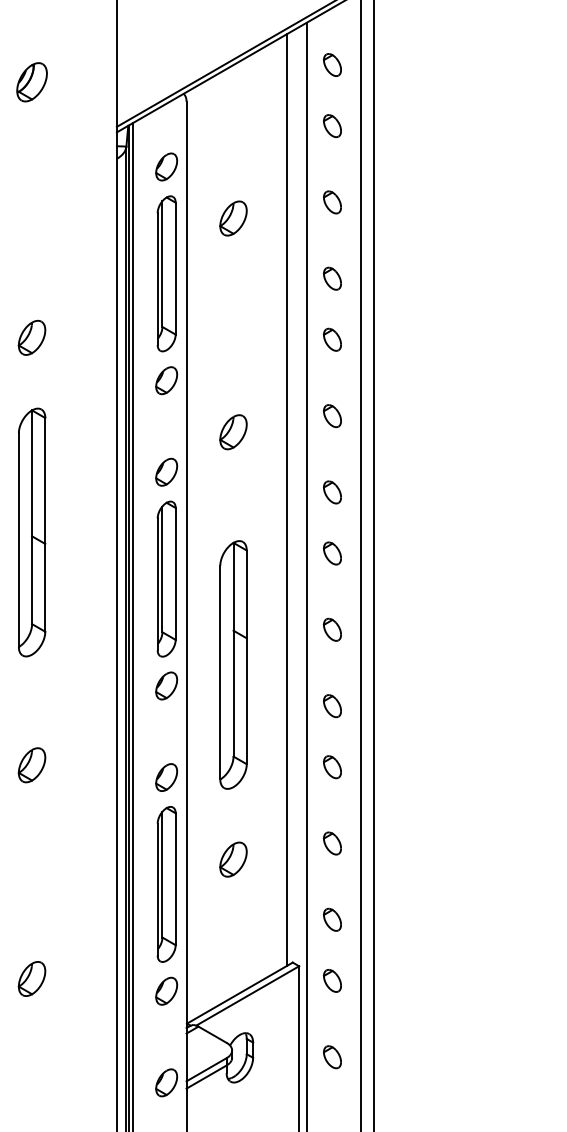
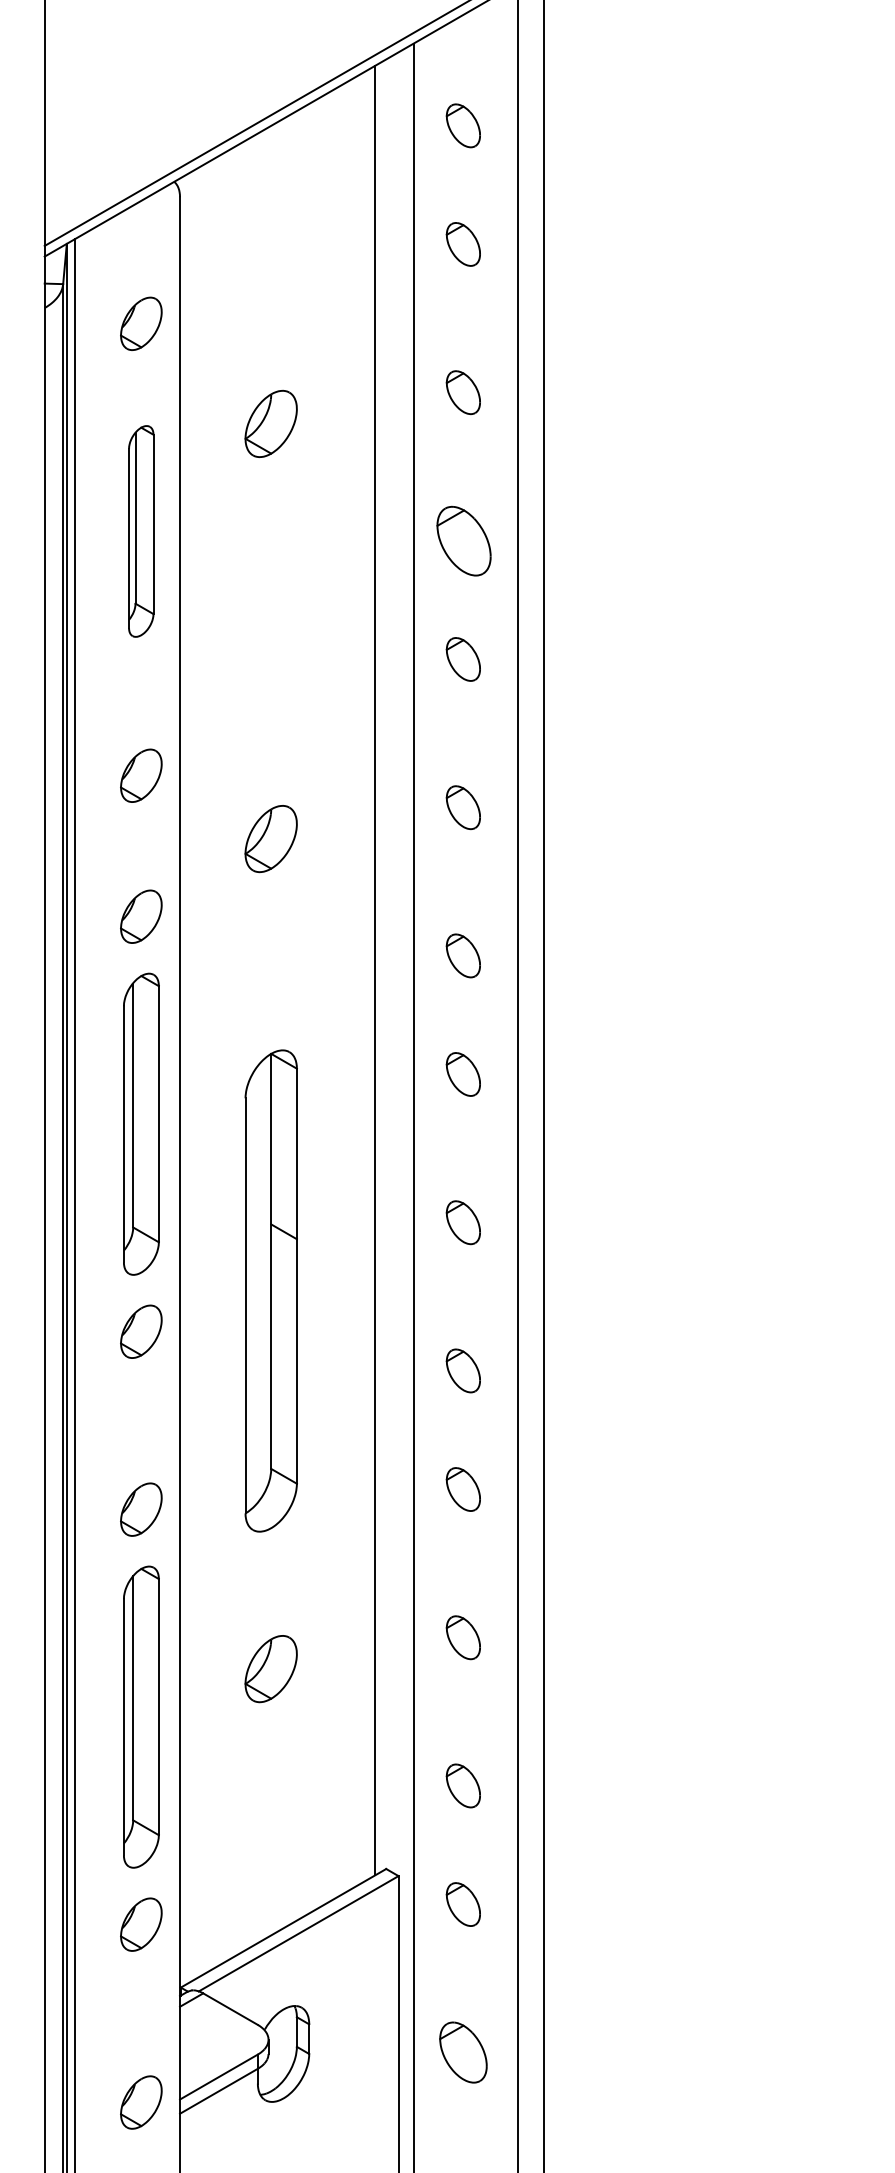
part: (166, 273) -> (141, 530), size x0.7
part: (331, 278) -> (461, 540), size x1.6
part: (166, 380) -> (141, 775), moved
part: (332, 1057) -> (463, 2053), size x1.4

